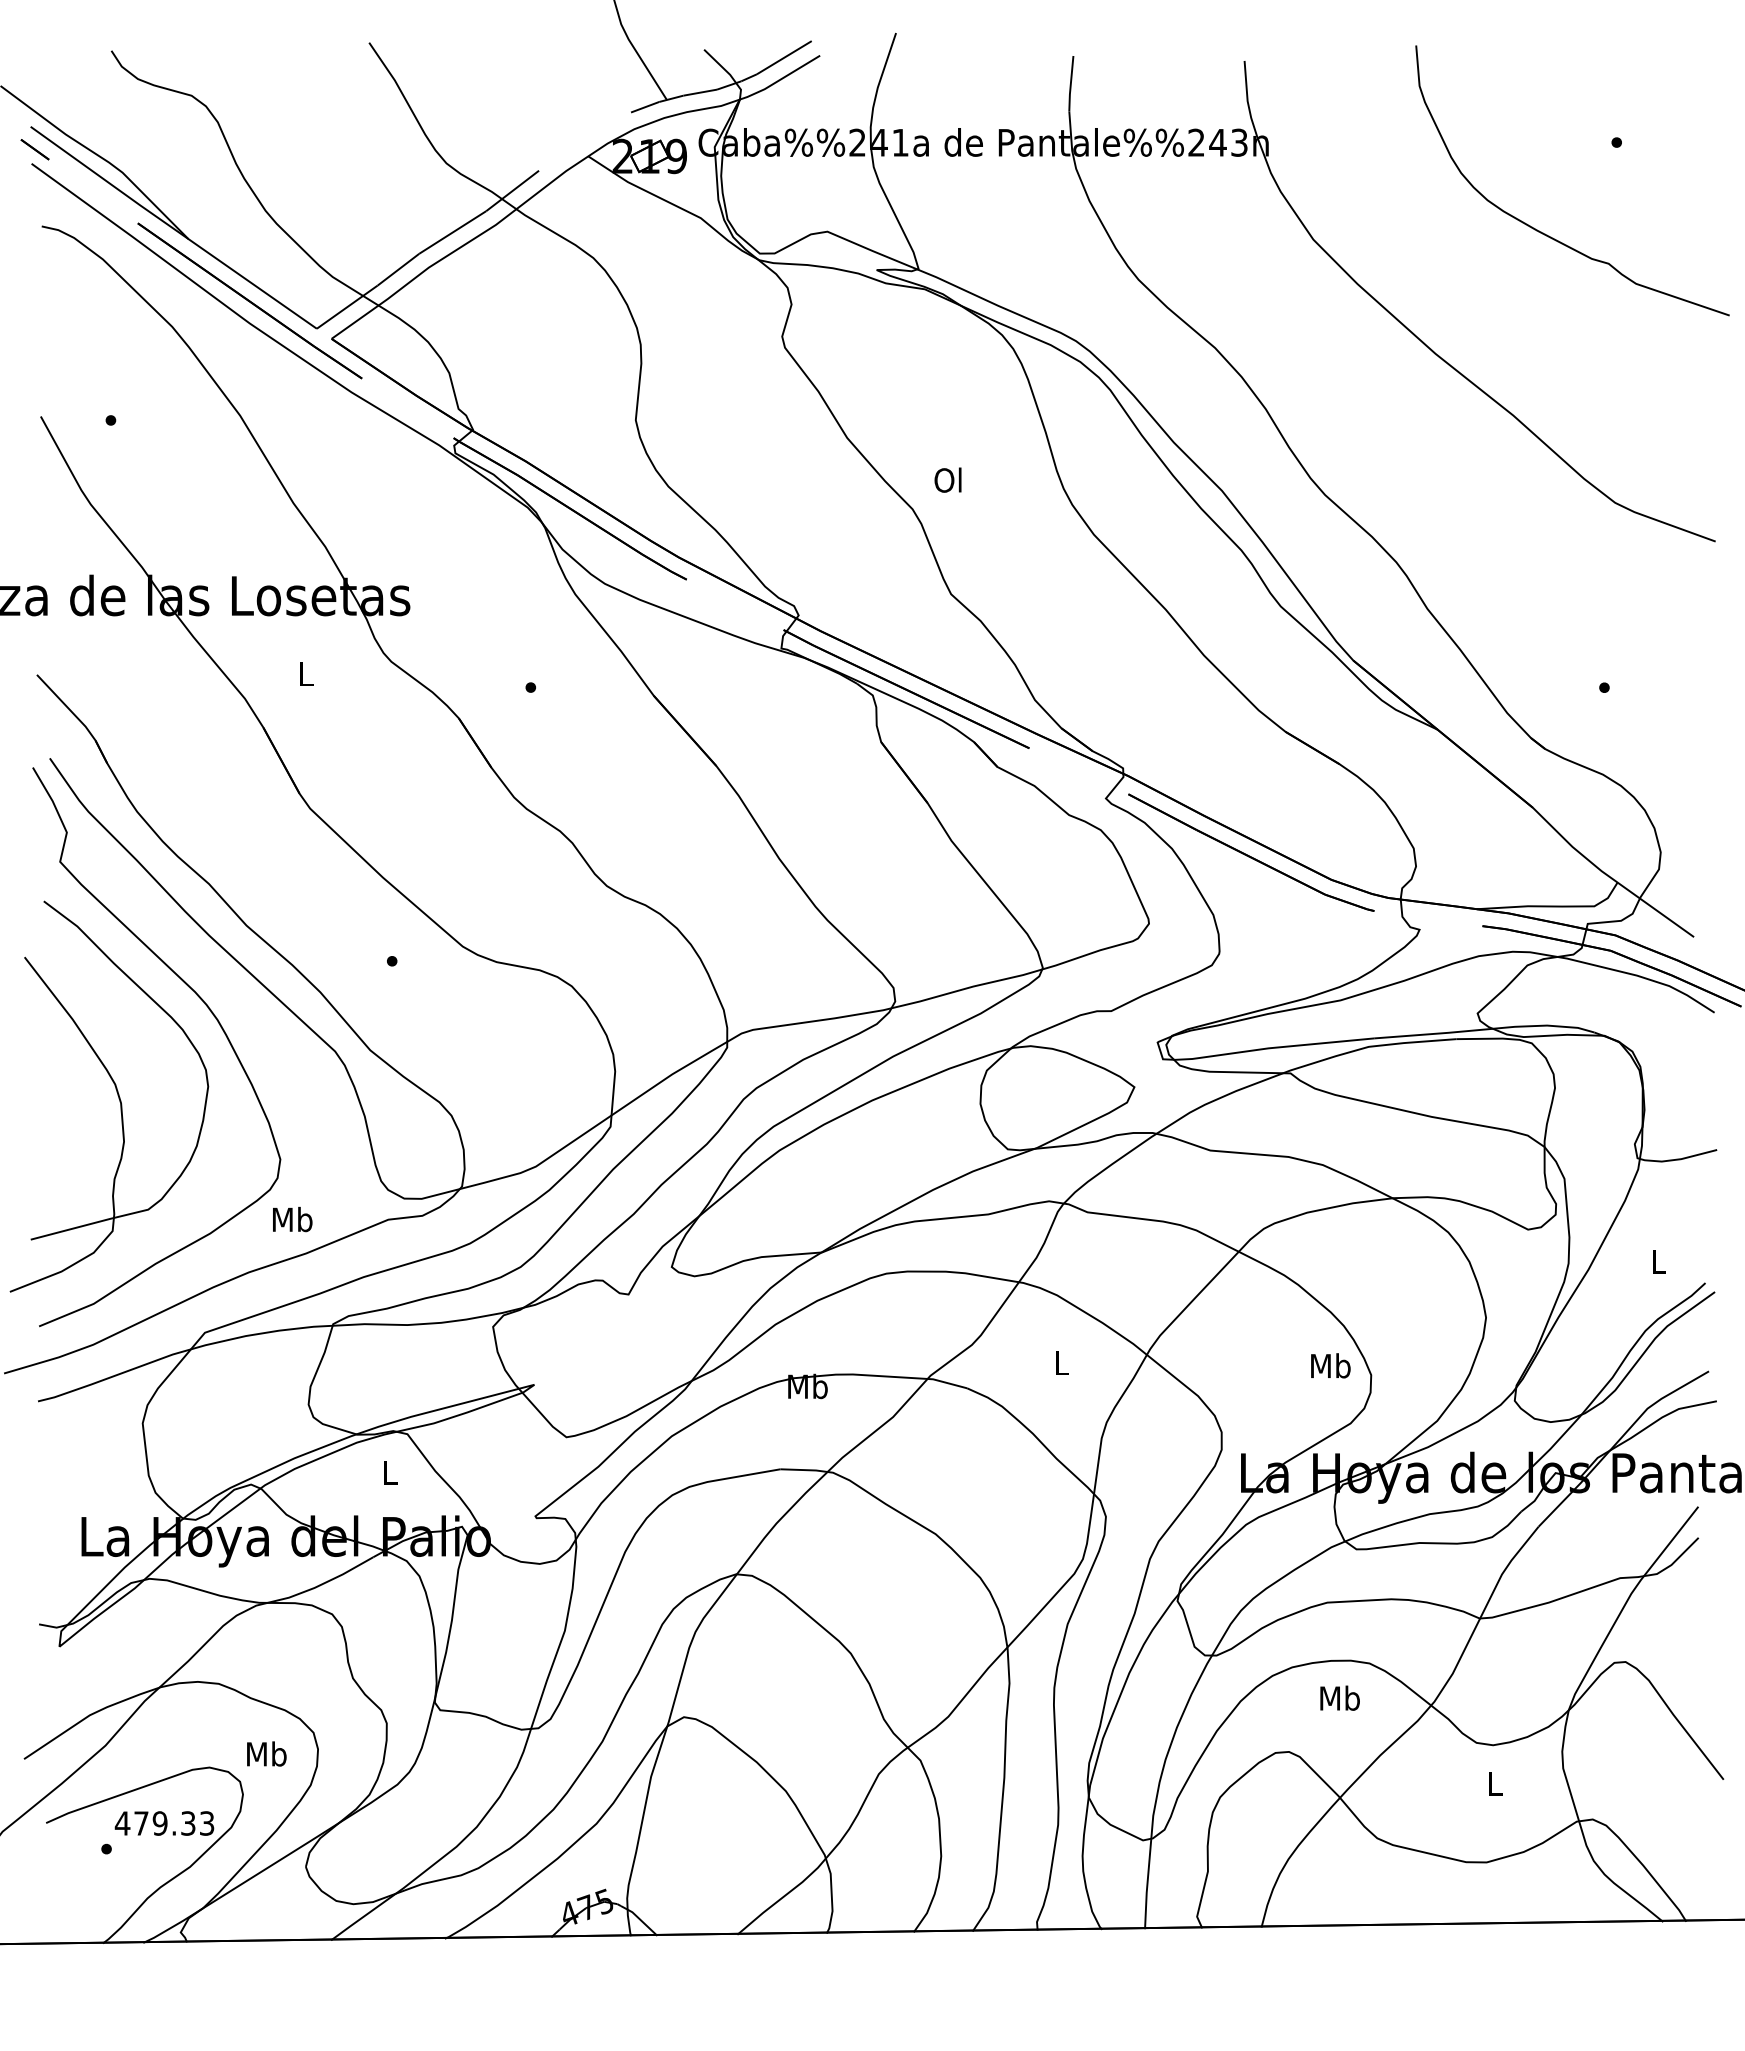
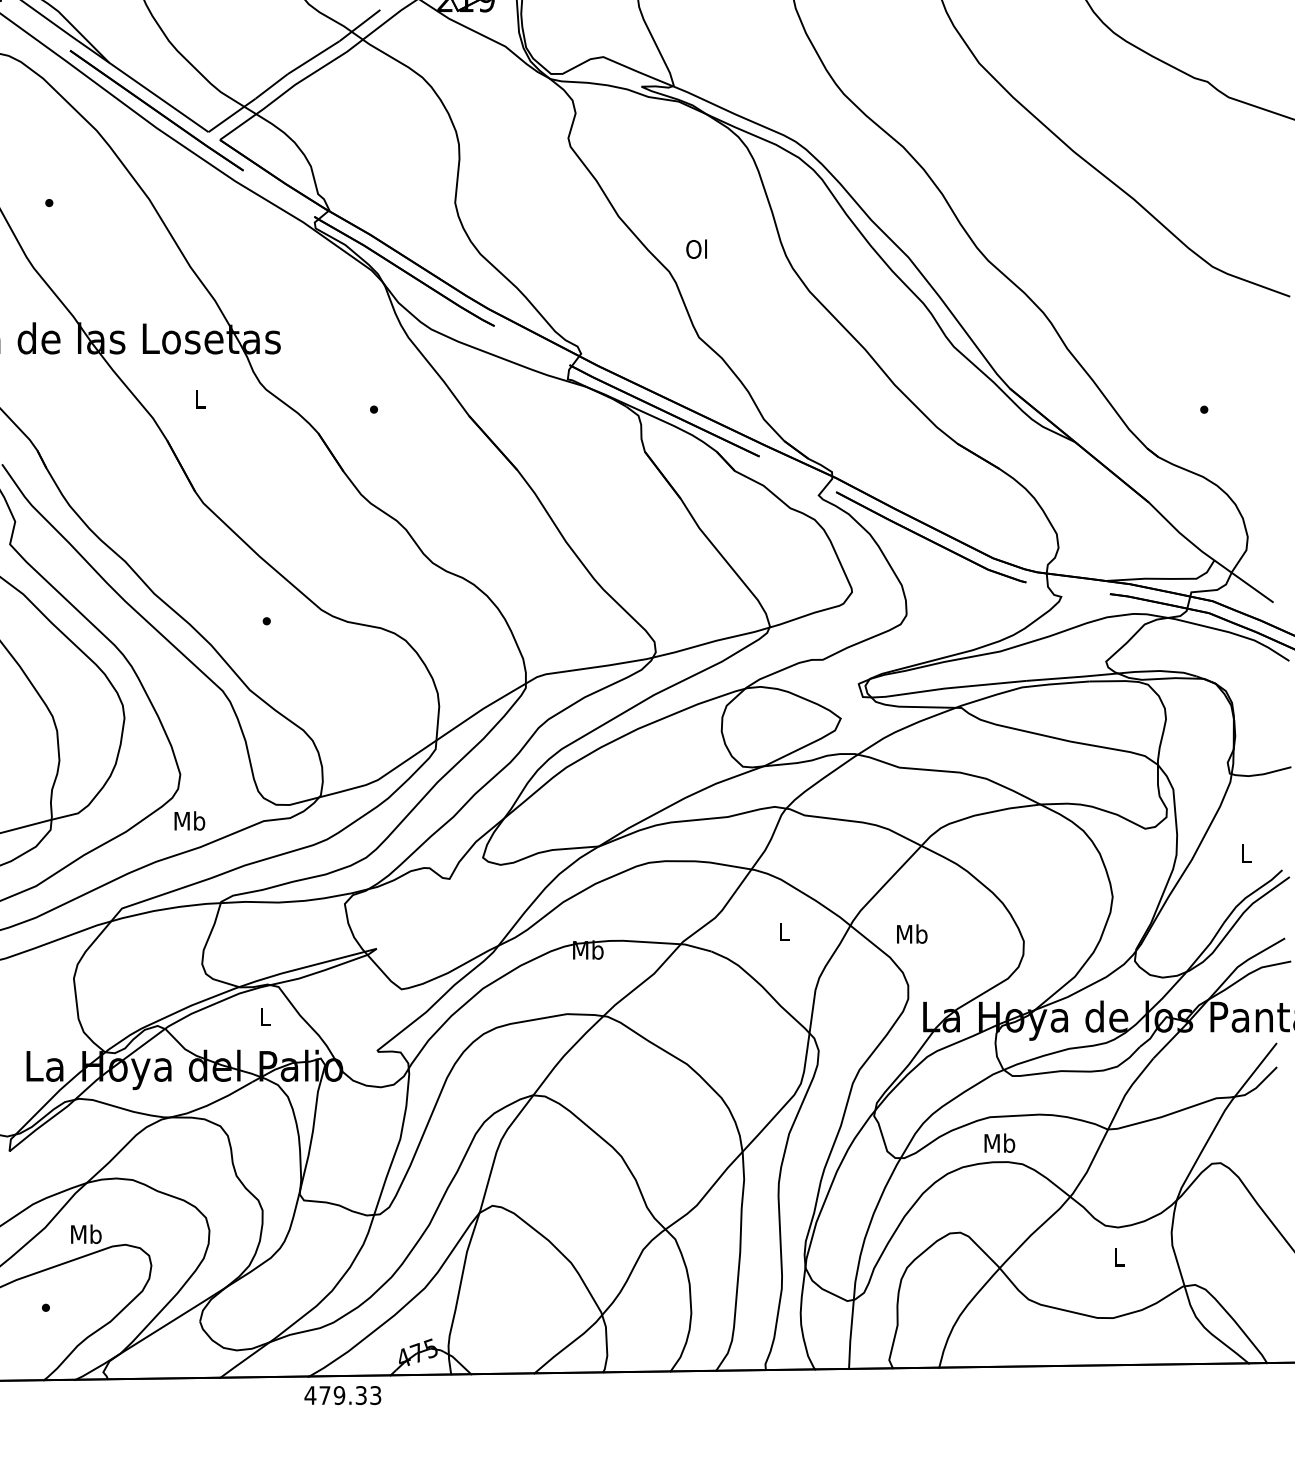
text: (1330, 1365) -> (911, 933), moved
text: (1339, 1697) -> (999, 1142), moved
text: (266, 1753) -> (86, 1233), moved
text: (164, 1823) -> (342, 1395), moved

